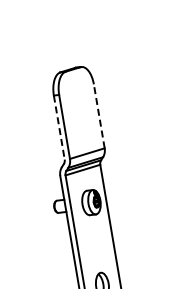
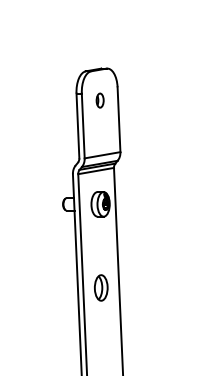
part: (77, 99) -> (99, 100), added
line: (98, 116) -> (118, 119), dashed -> solid
line: (58, 128) -> (77, 126), dashed -> solid

